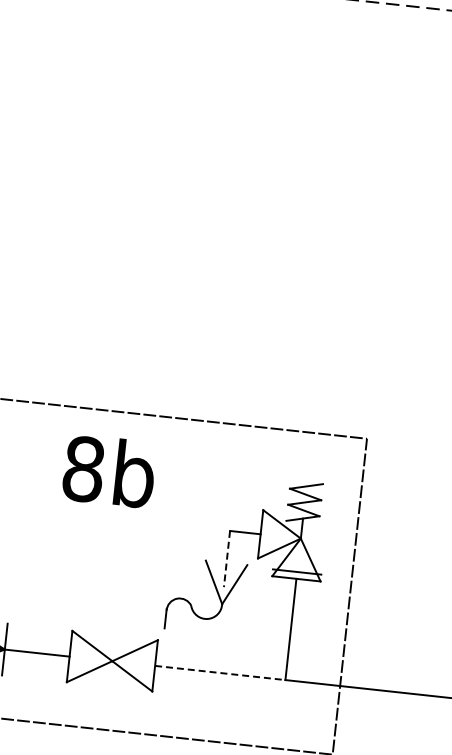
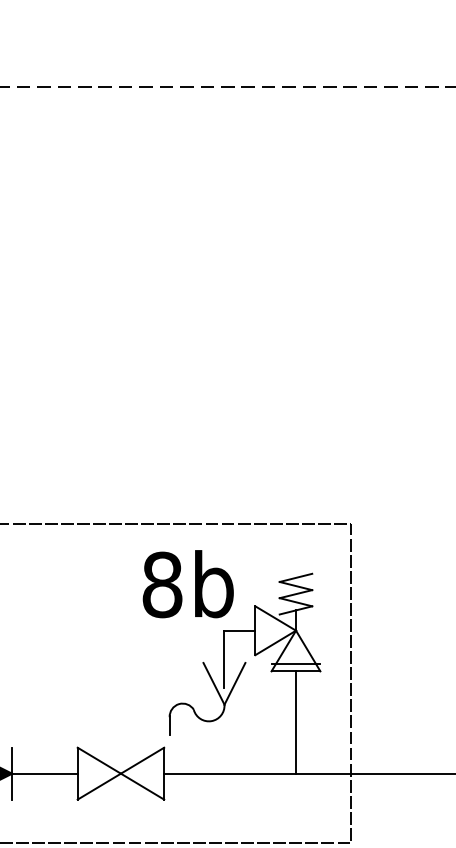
text: (108, 471) -> (187, 584), moved
line: (227, 559) -> (224, 659), dashed -> solid
line: (220, 672) -> (230, 773), dashed -> solid

